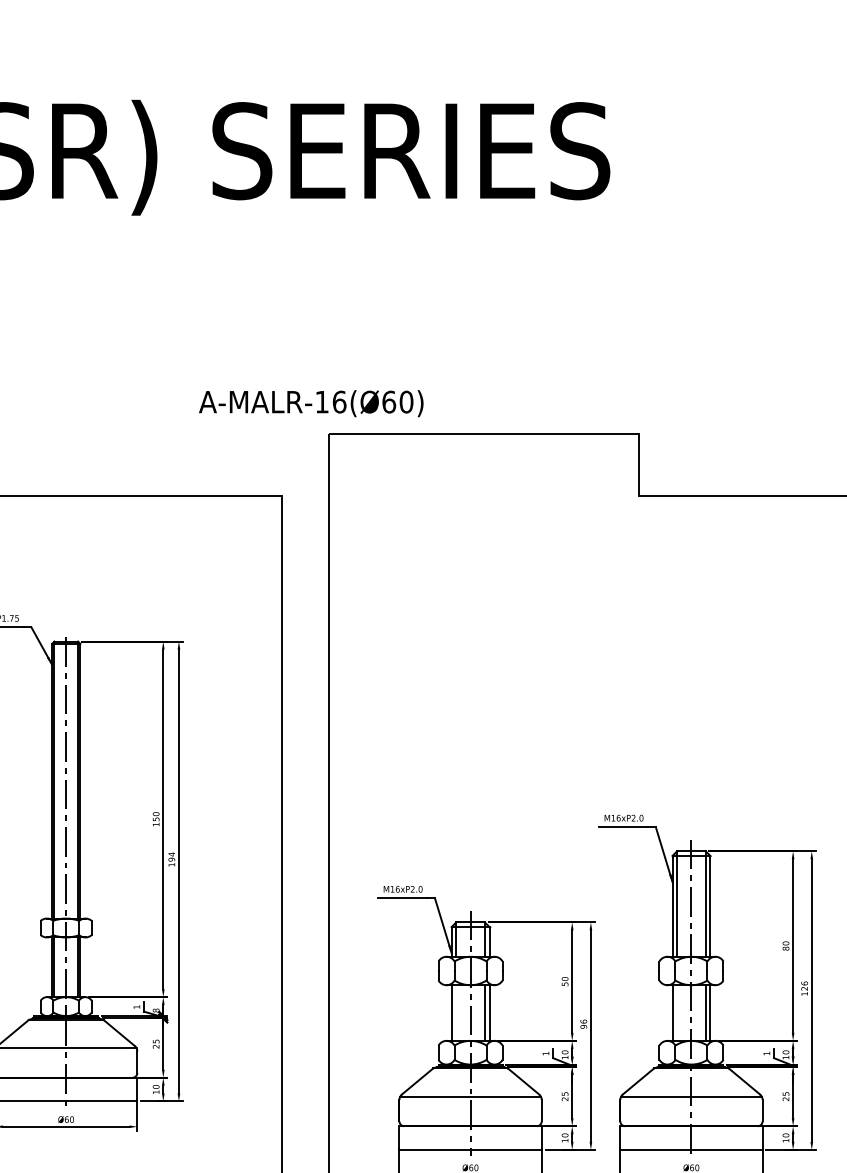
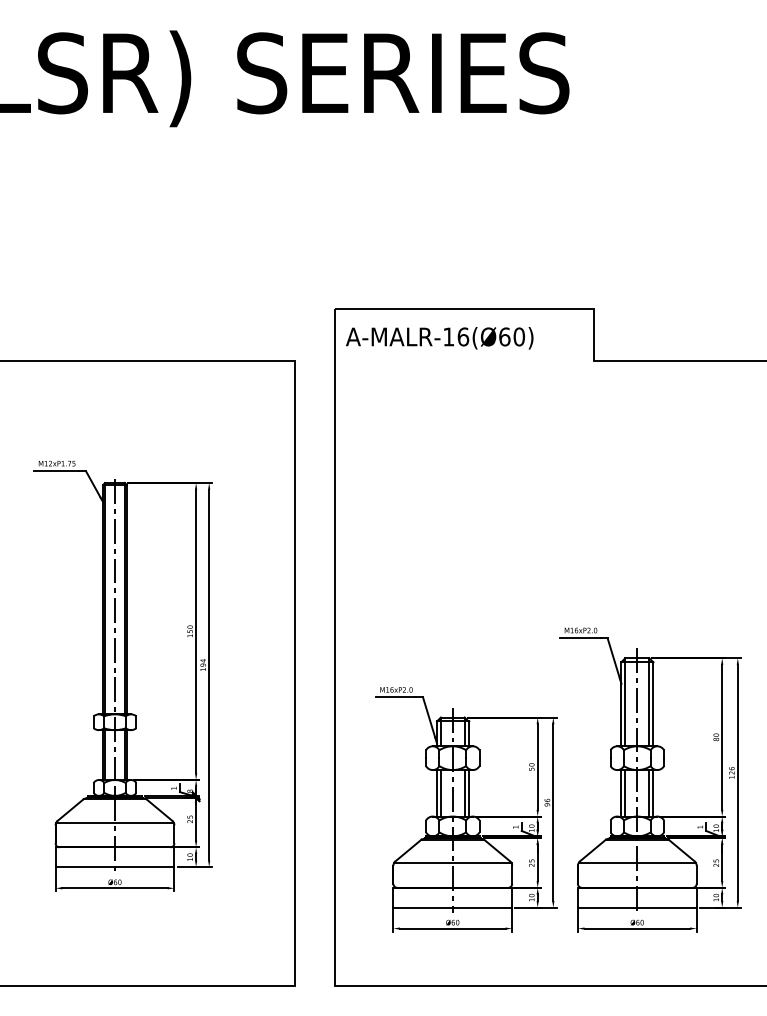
text: (311, 403) -> (439, 338), moved
line: (455, 1013) -> (440, 793), added
line: (677, 1013) -> (625, 793), added

